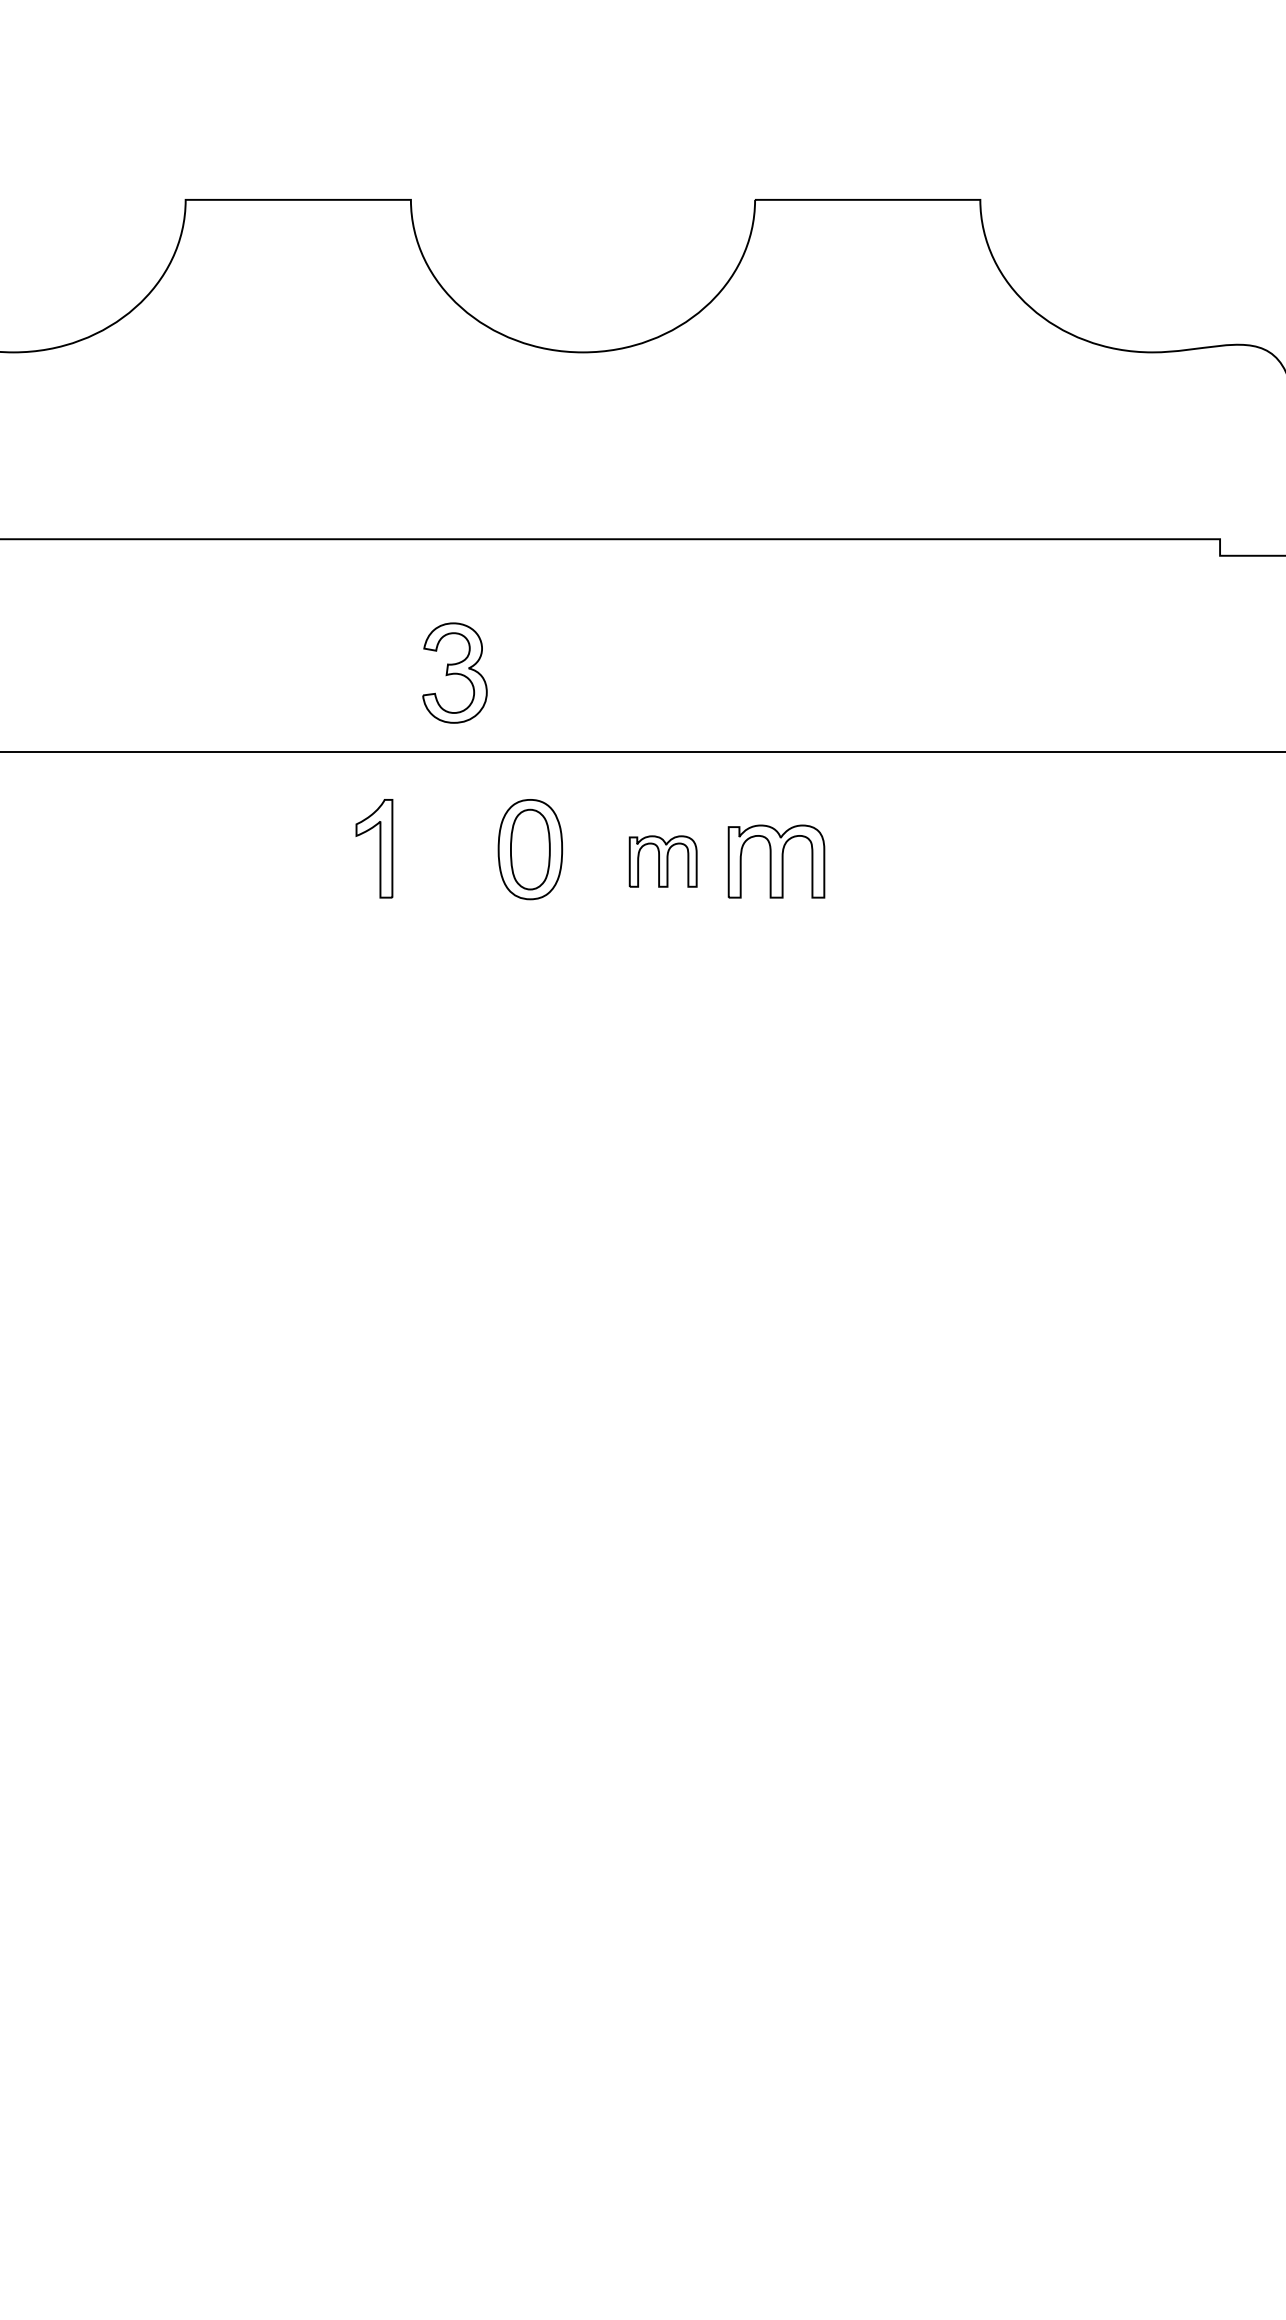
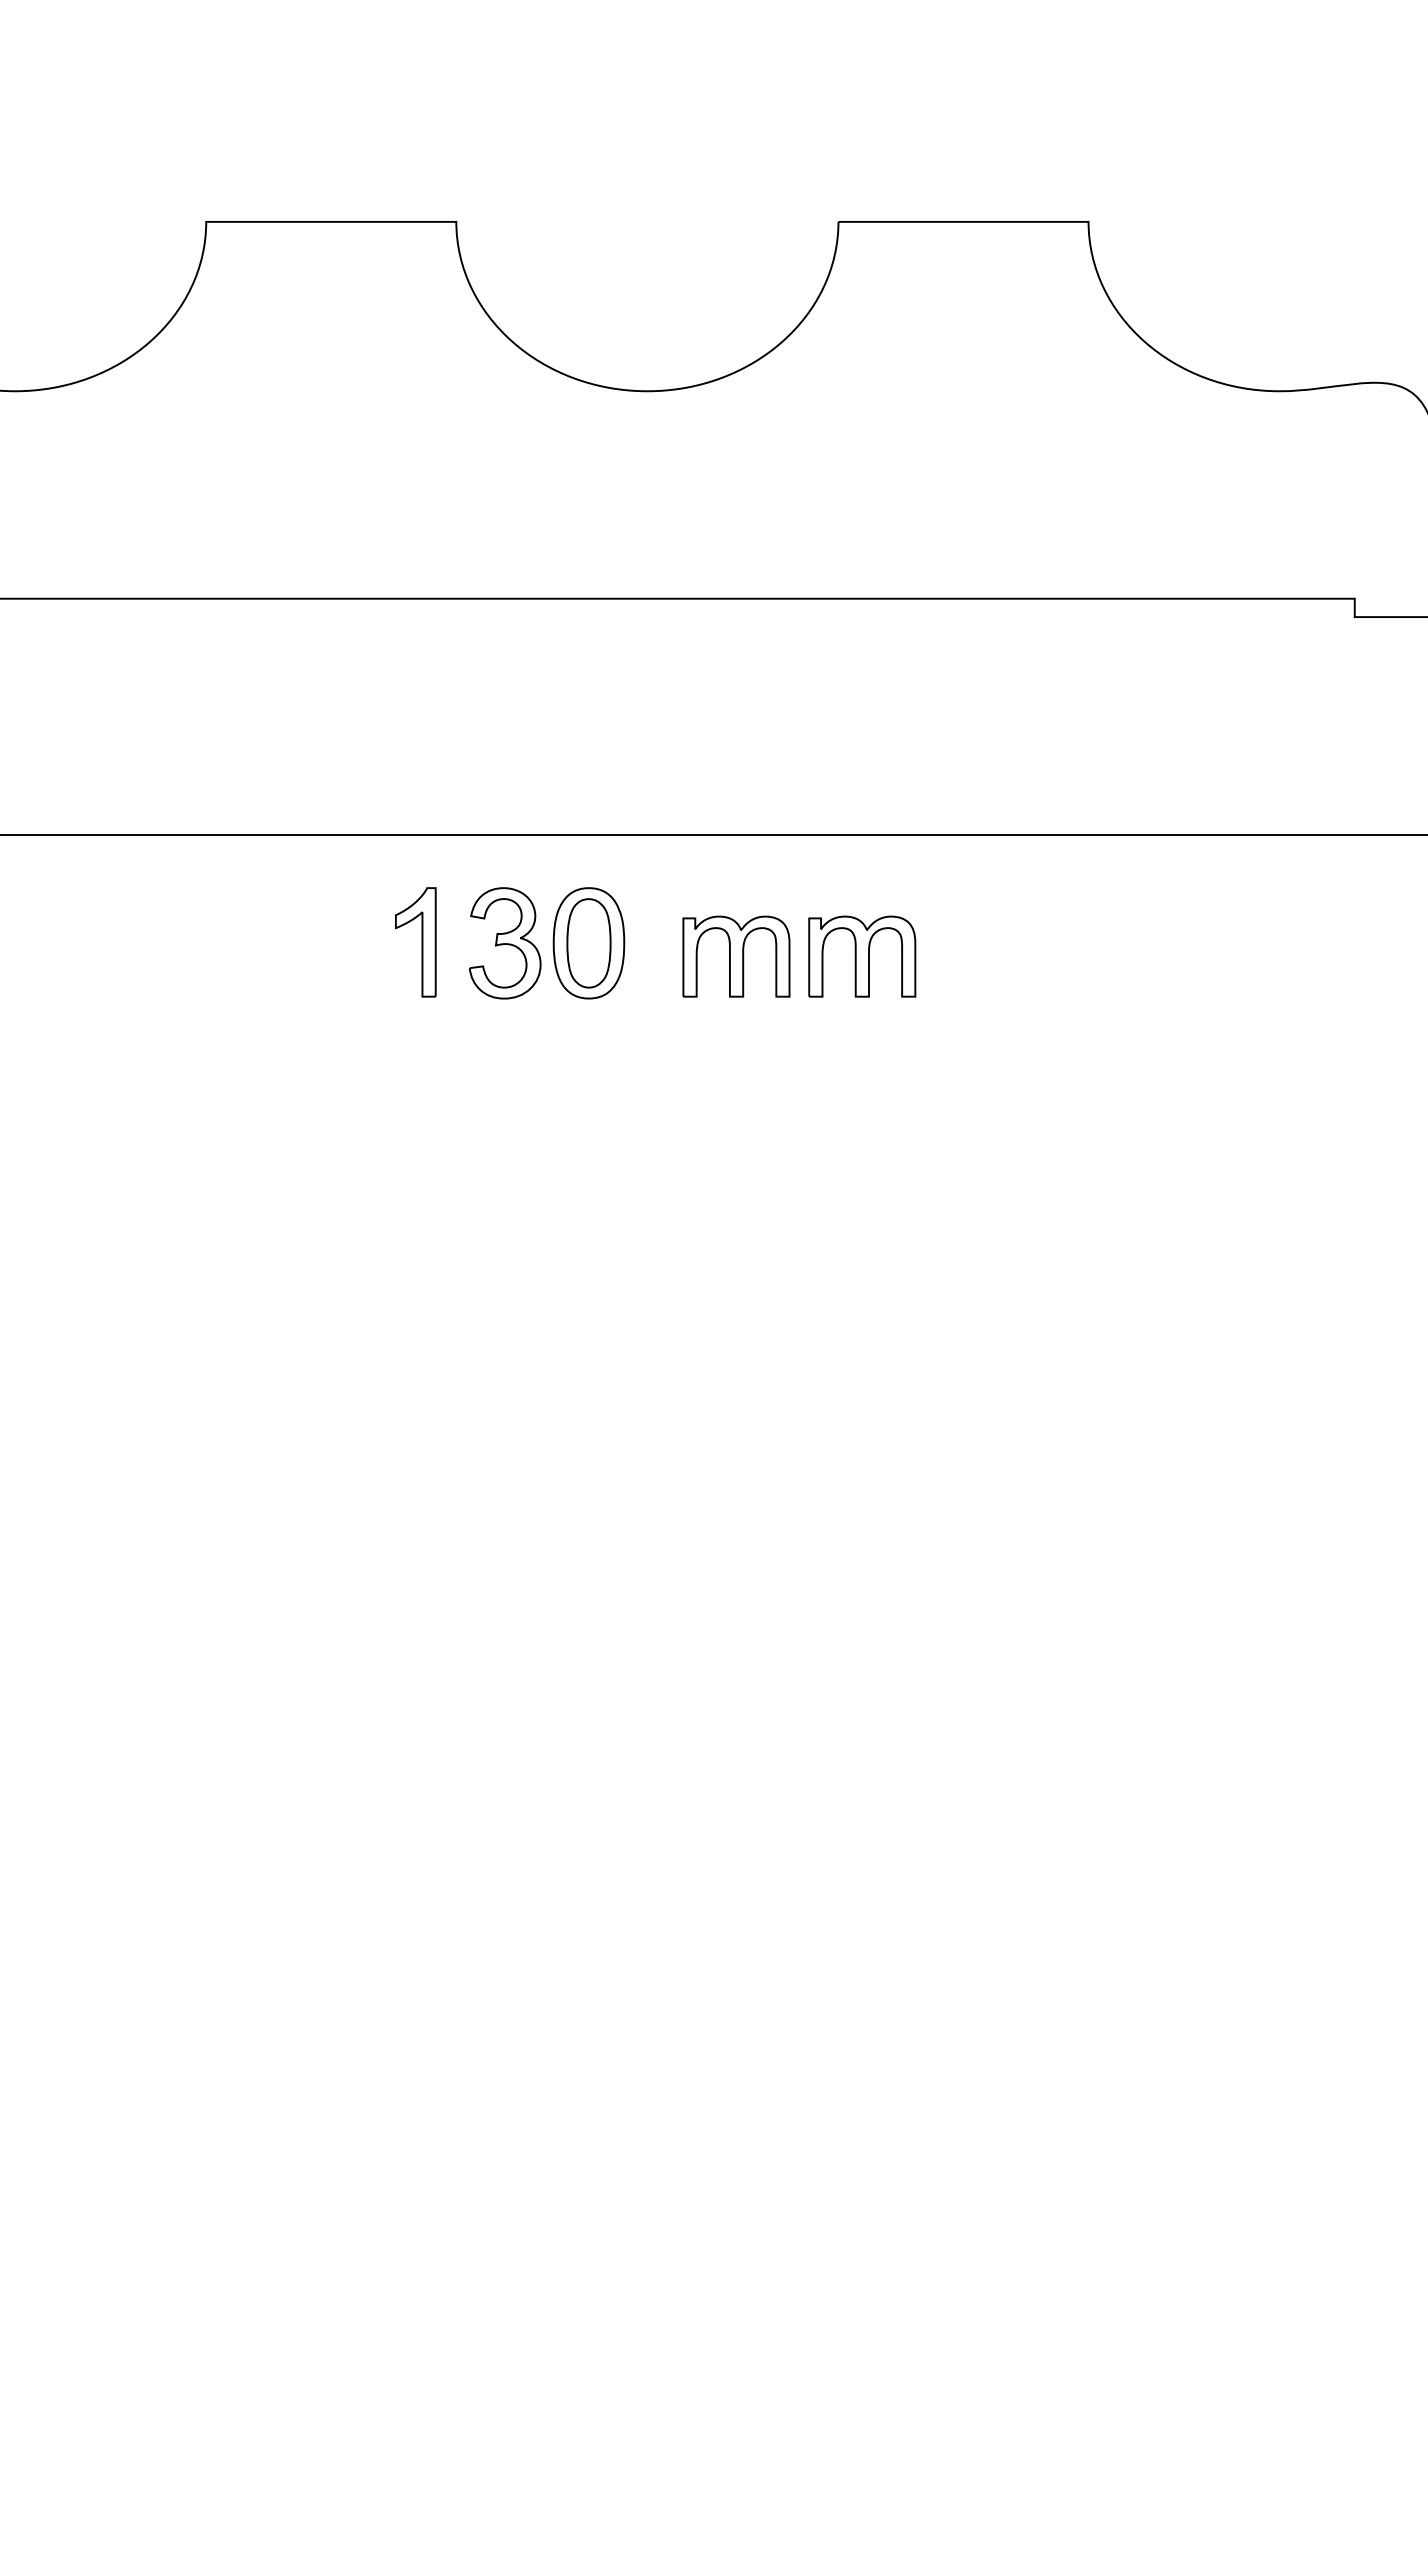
part: (455, 673) -> (505, 943), moved
part: (663, 861) -> (736, 956), size x1.43

